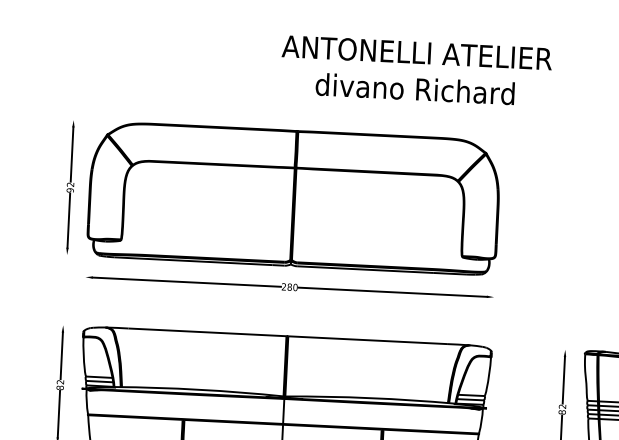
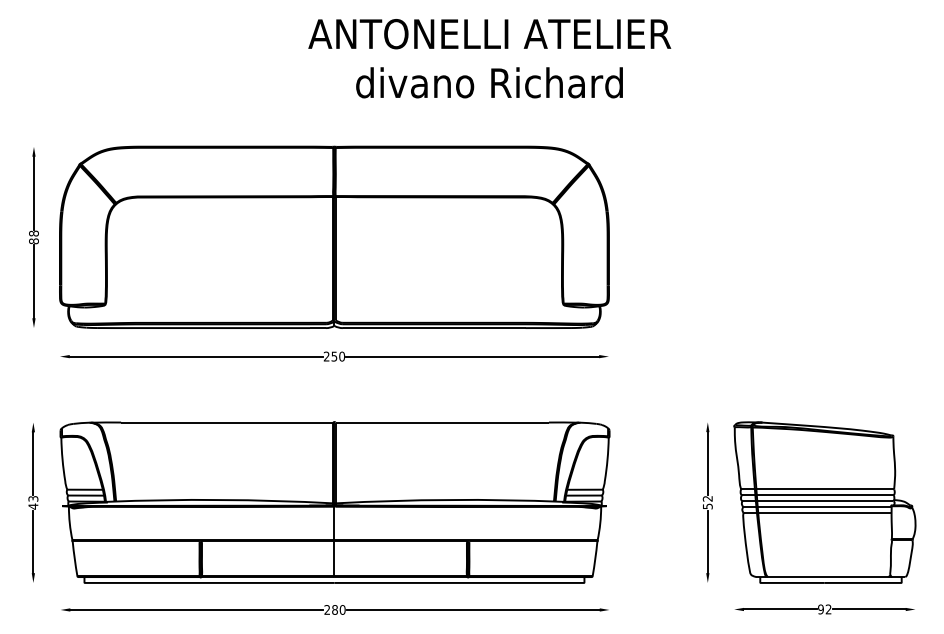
text: (70, 187) -> (33, 237), 92 -> 88
text: (289, 287) -> (334, 356), 280 -> 250
text: (60, 384) -> (33, 502), 82 -> 43
text: (562, 412) -> (707, 506), 82 -> 52

